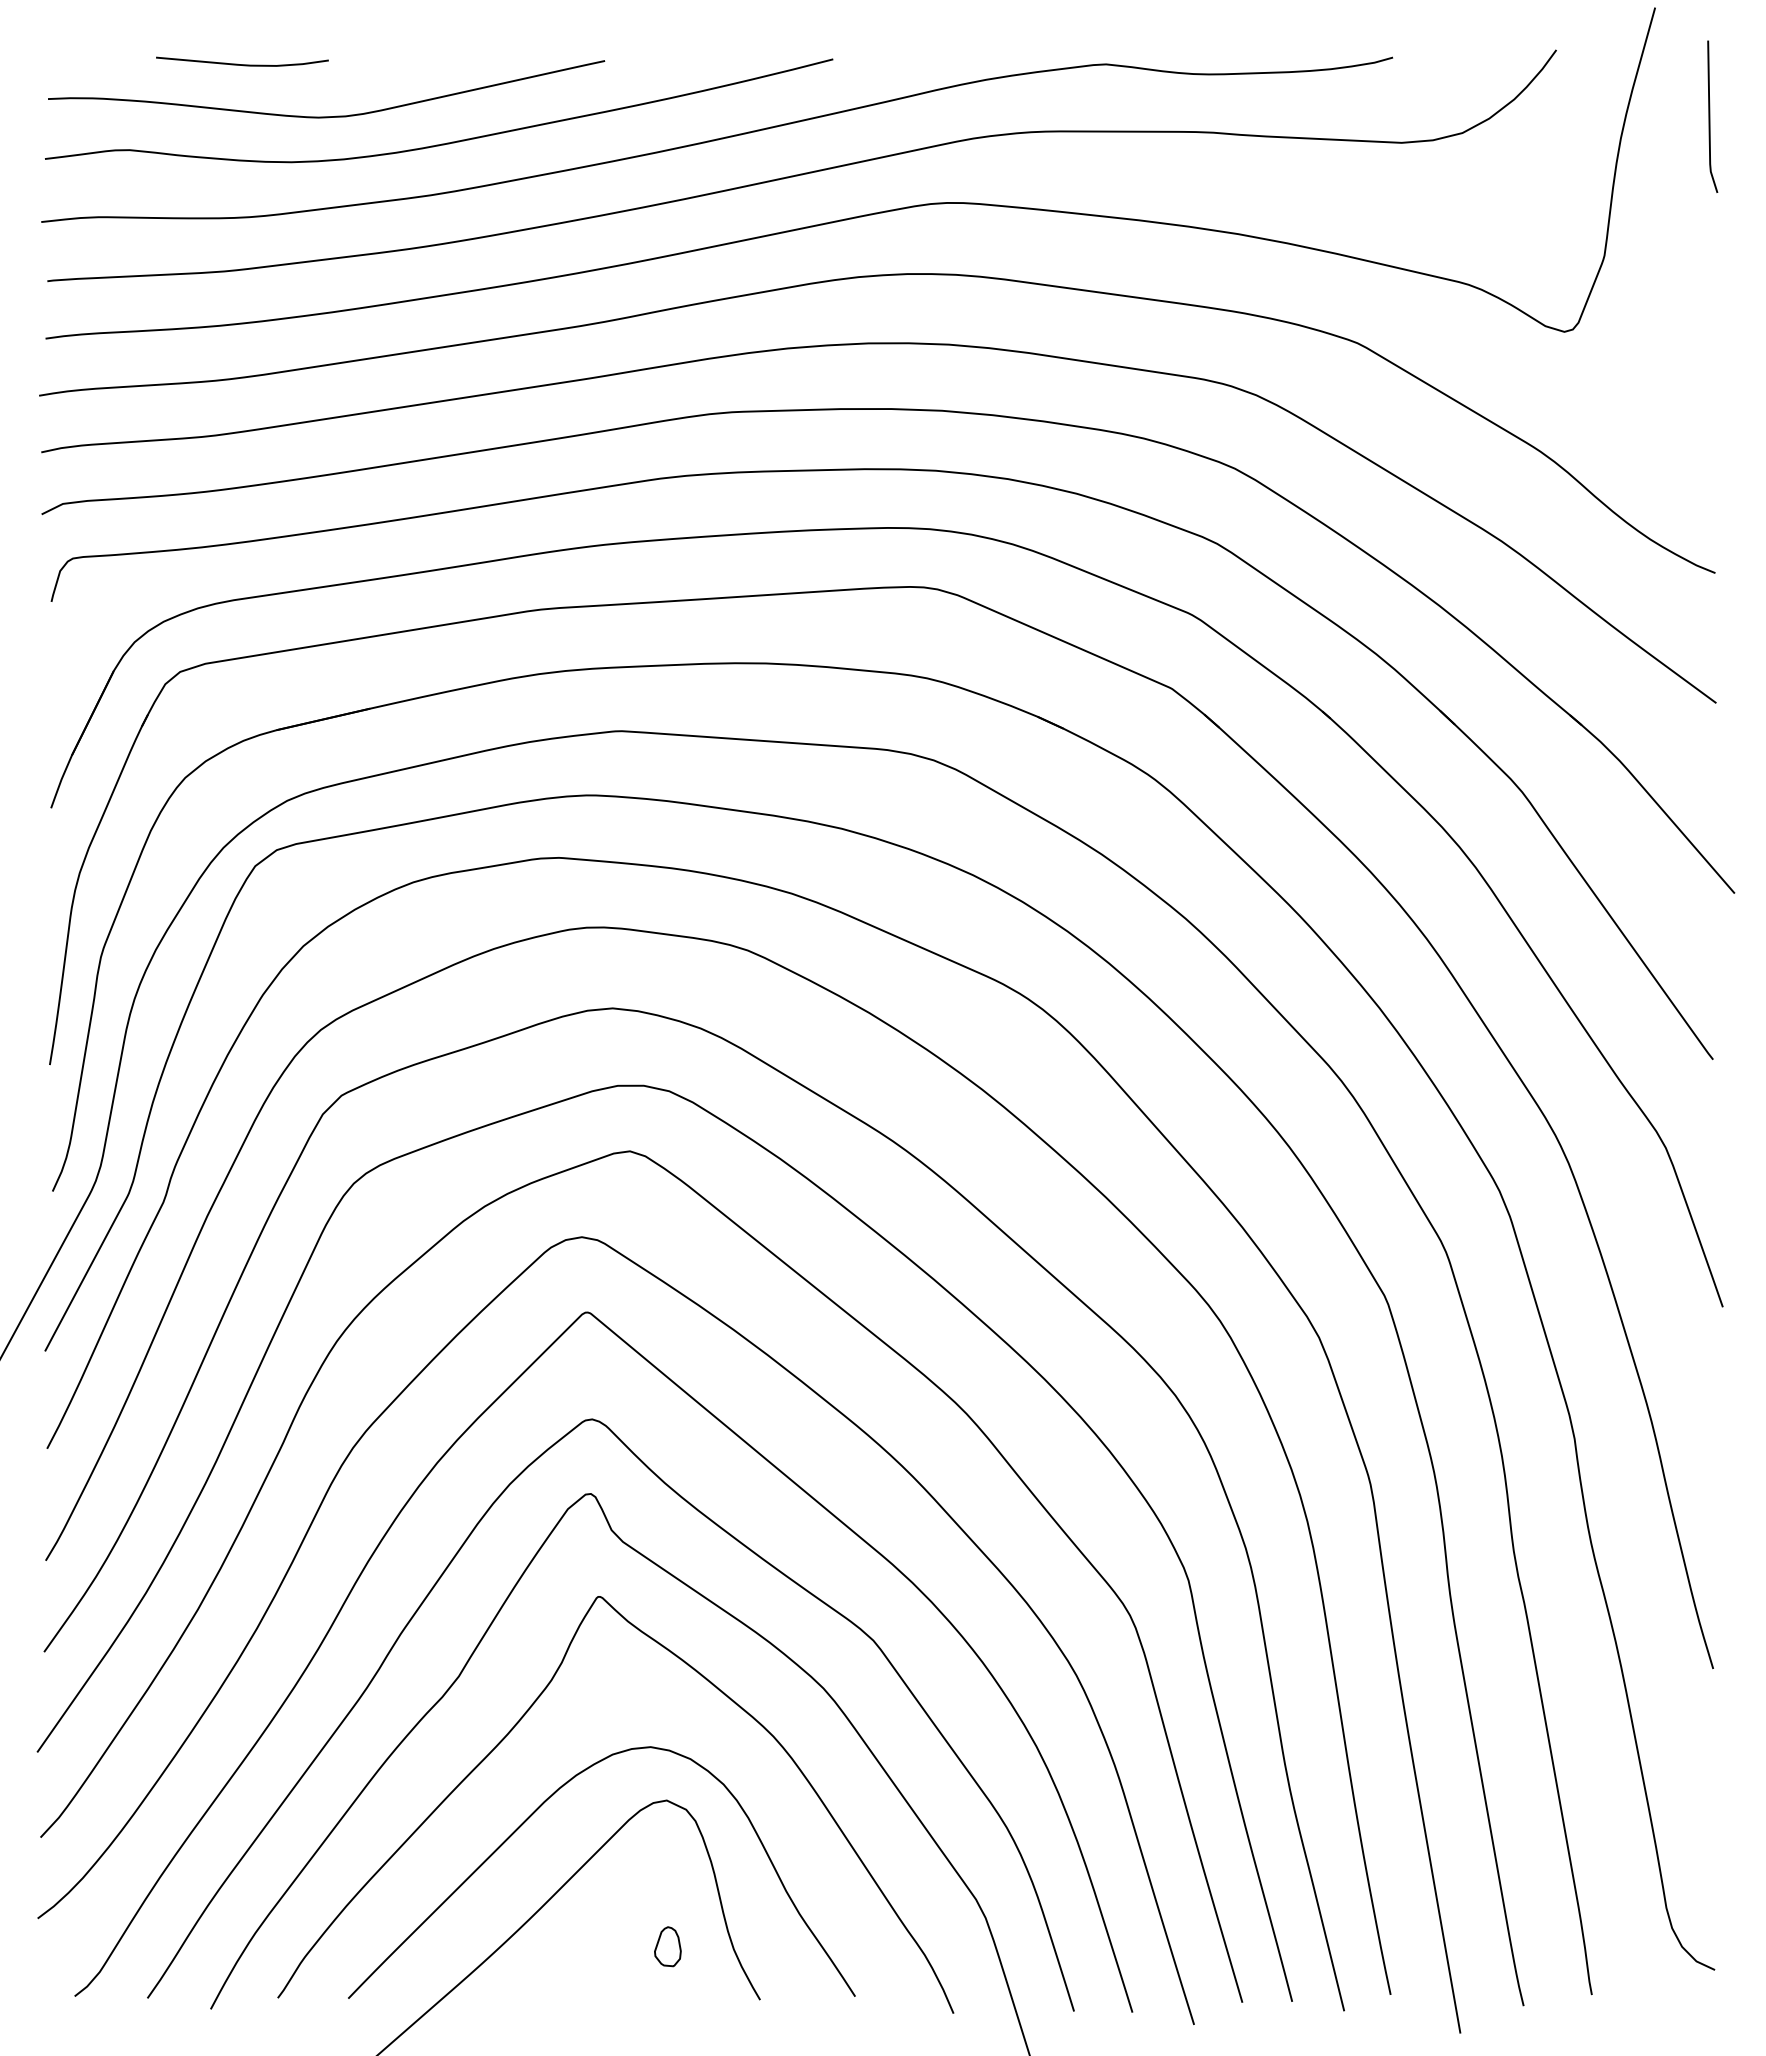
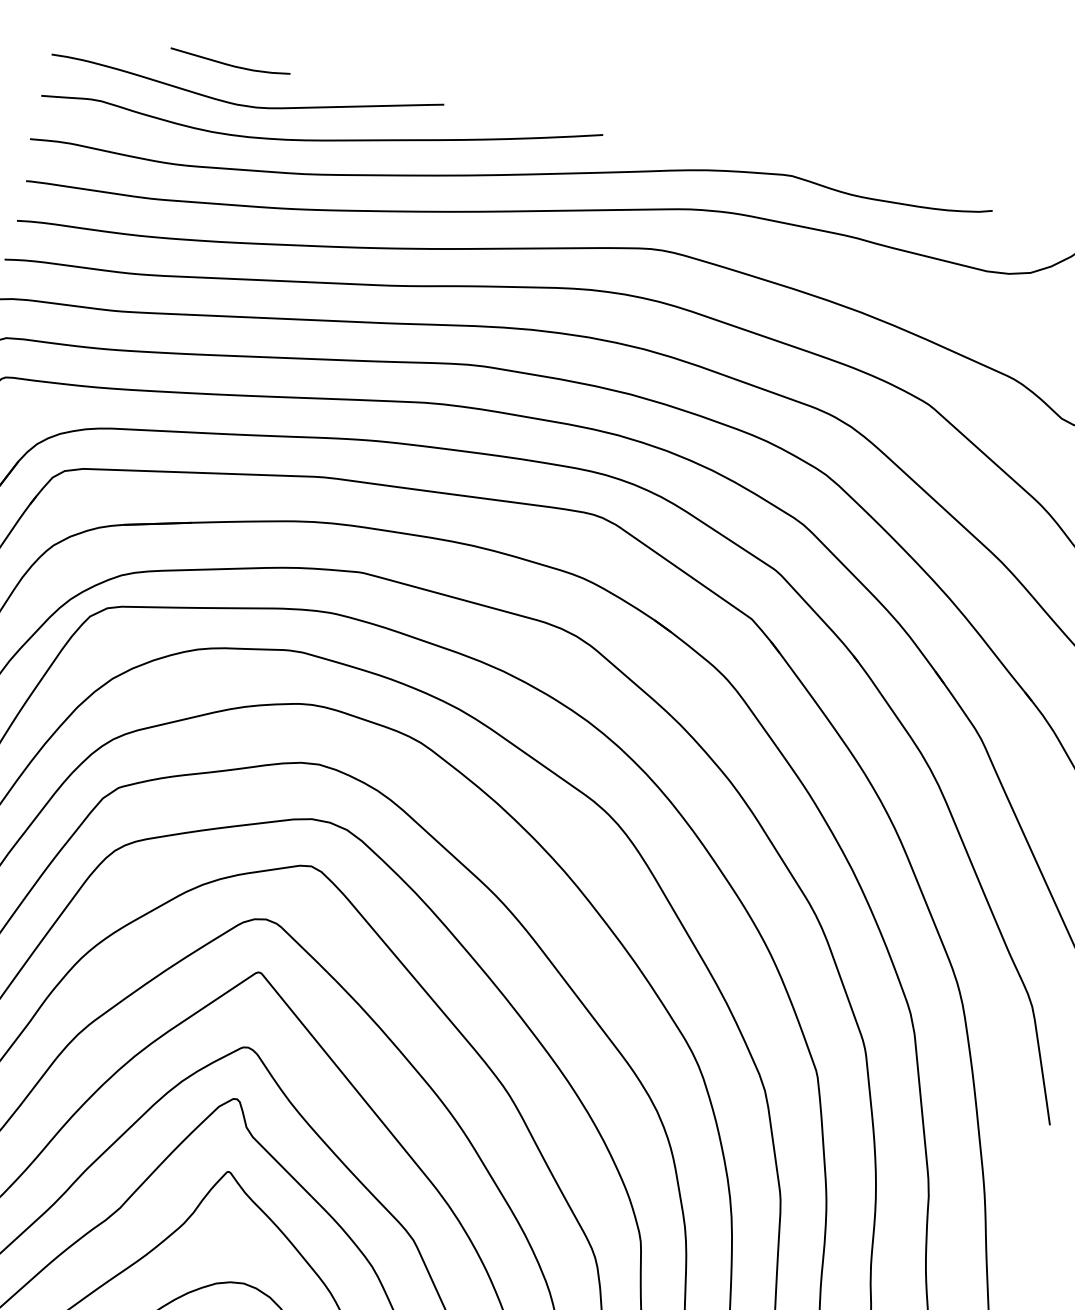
curve: (242, 64) -> (229, 64), moved

